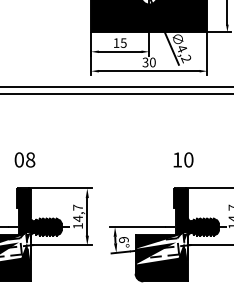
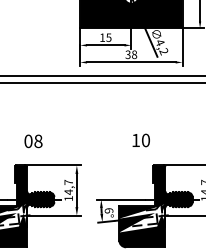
text: (152, 62) -> (134, 54), 30 -> 38
text: (24, 159) -> (33, 140), moved
text: (183, 159) -> (141, 140), moved

